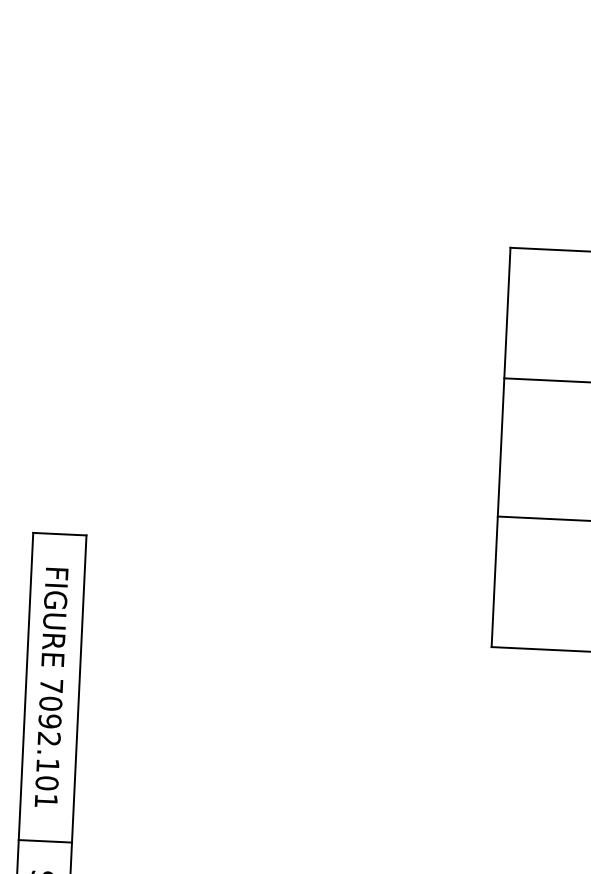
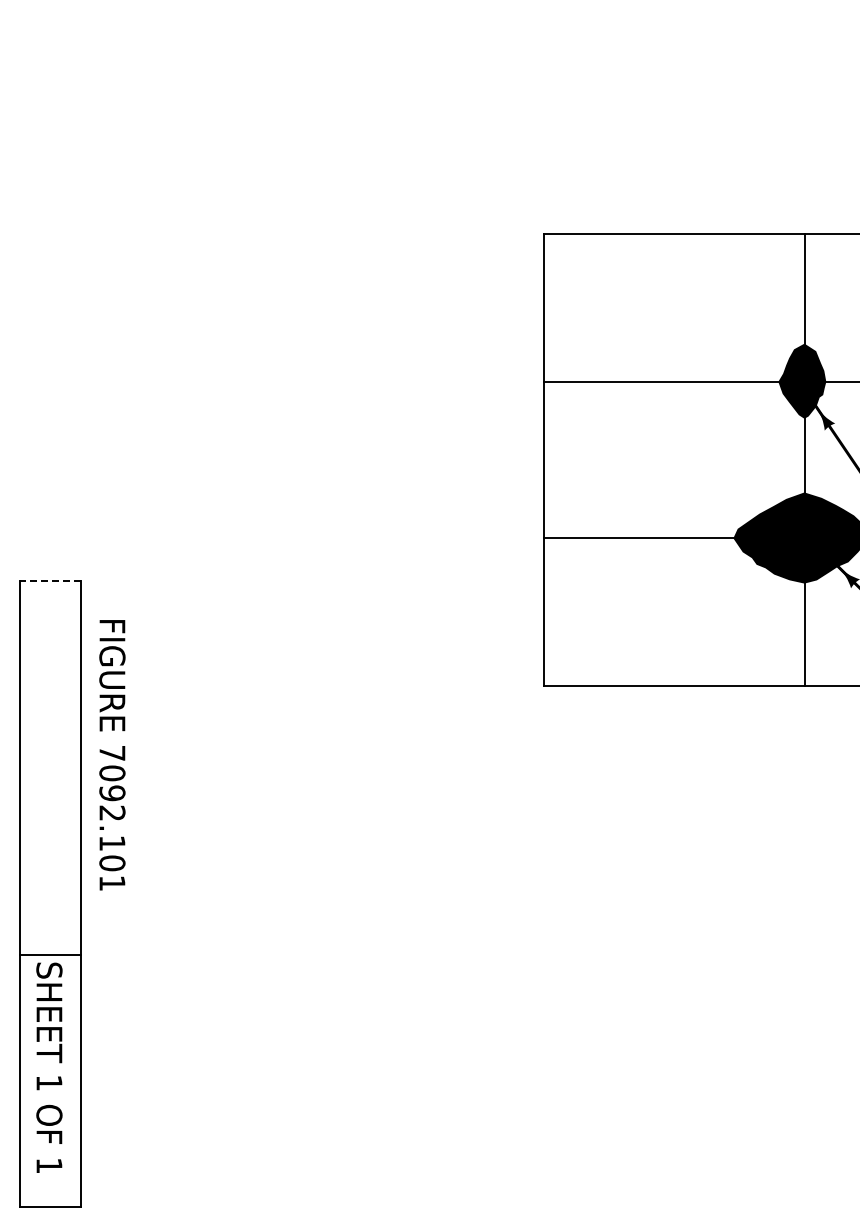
line: (59, 534) -> (50, 581), solid -> dashed
text: (51, 687) -> (112, 755), moved
line: (45, 840) -> (50, 954), moved

